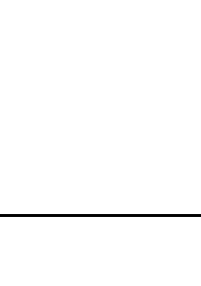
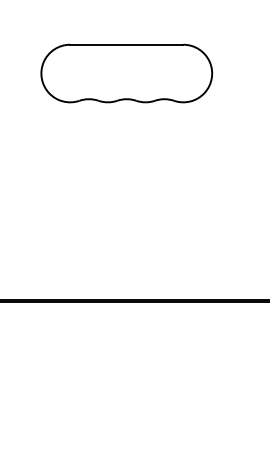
part: (58, 87) -> (127, 73), added

